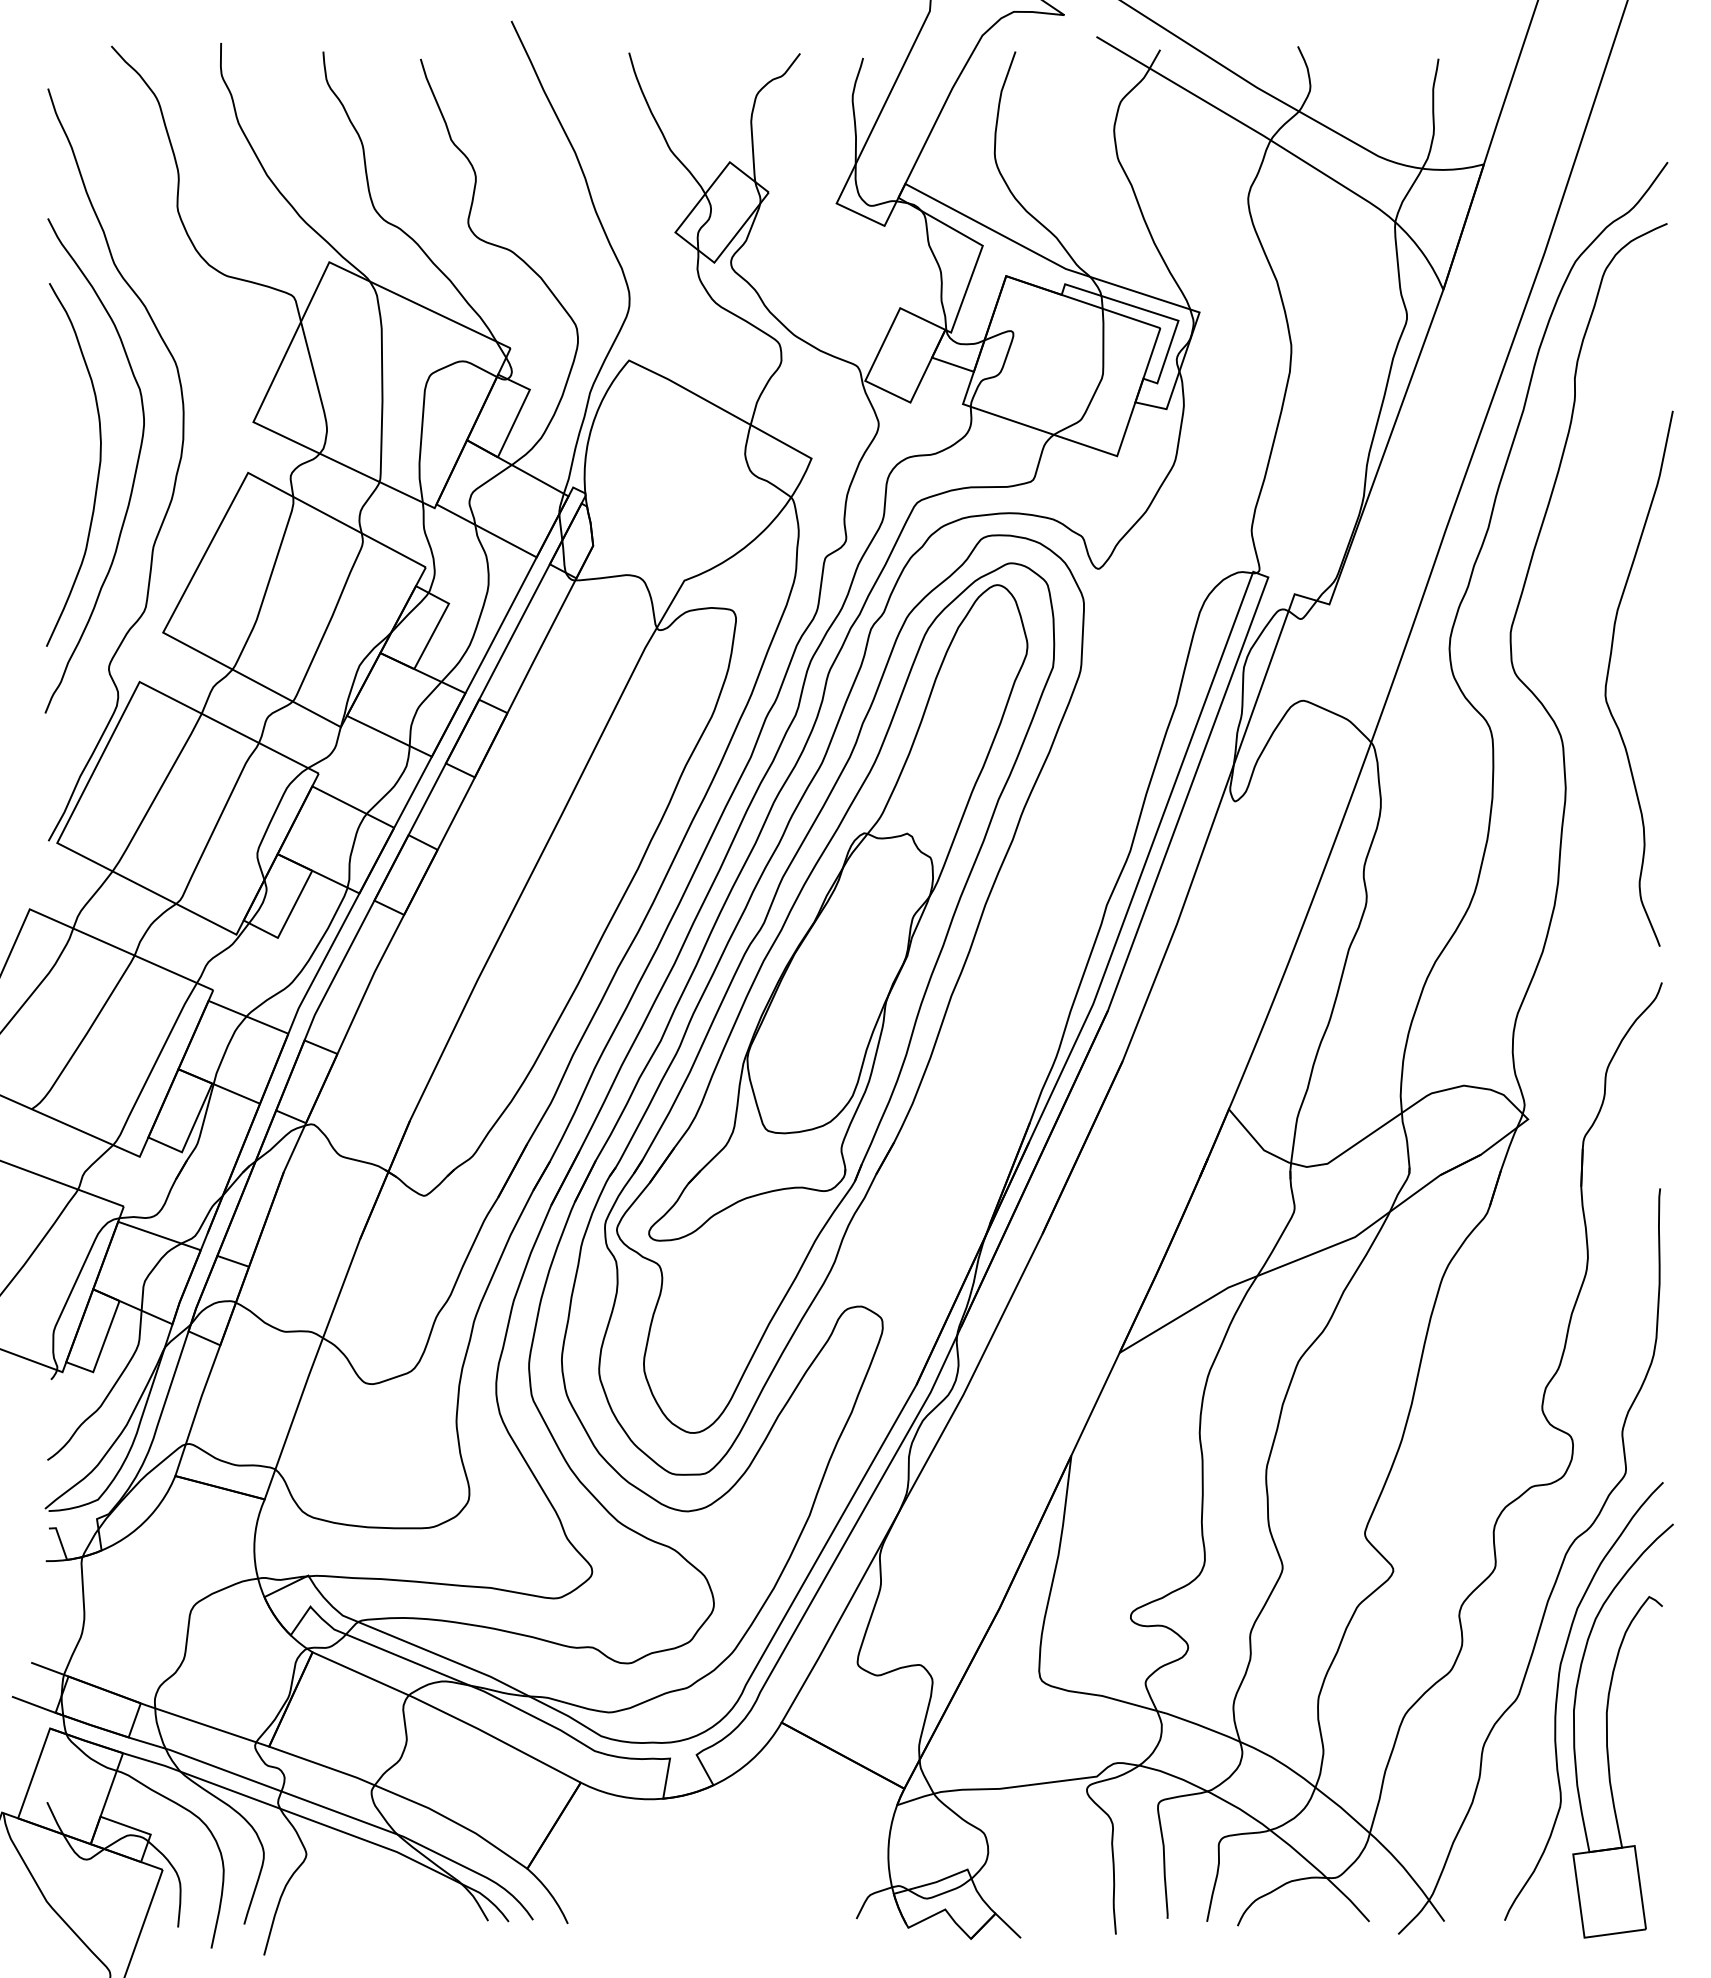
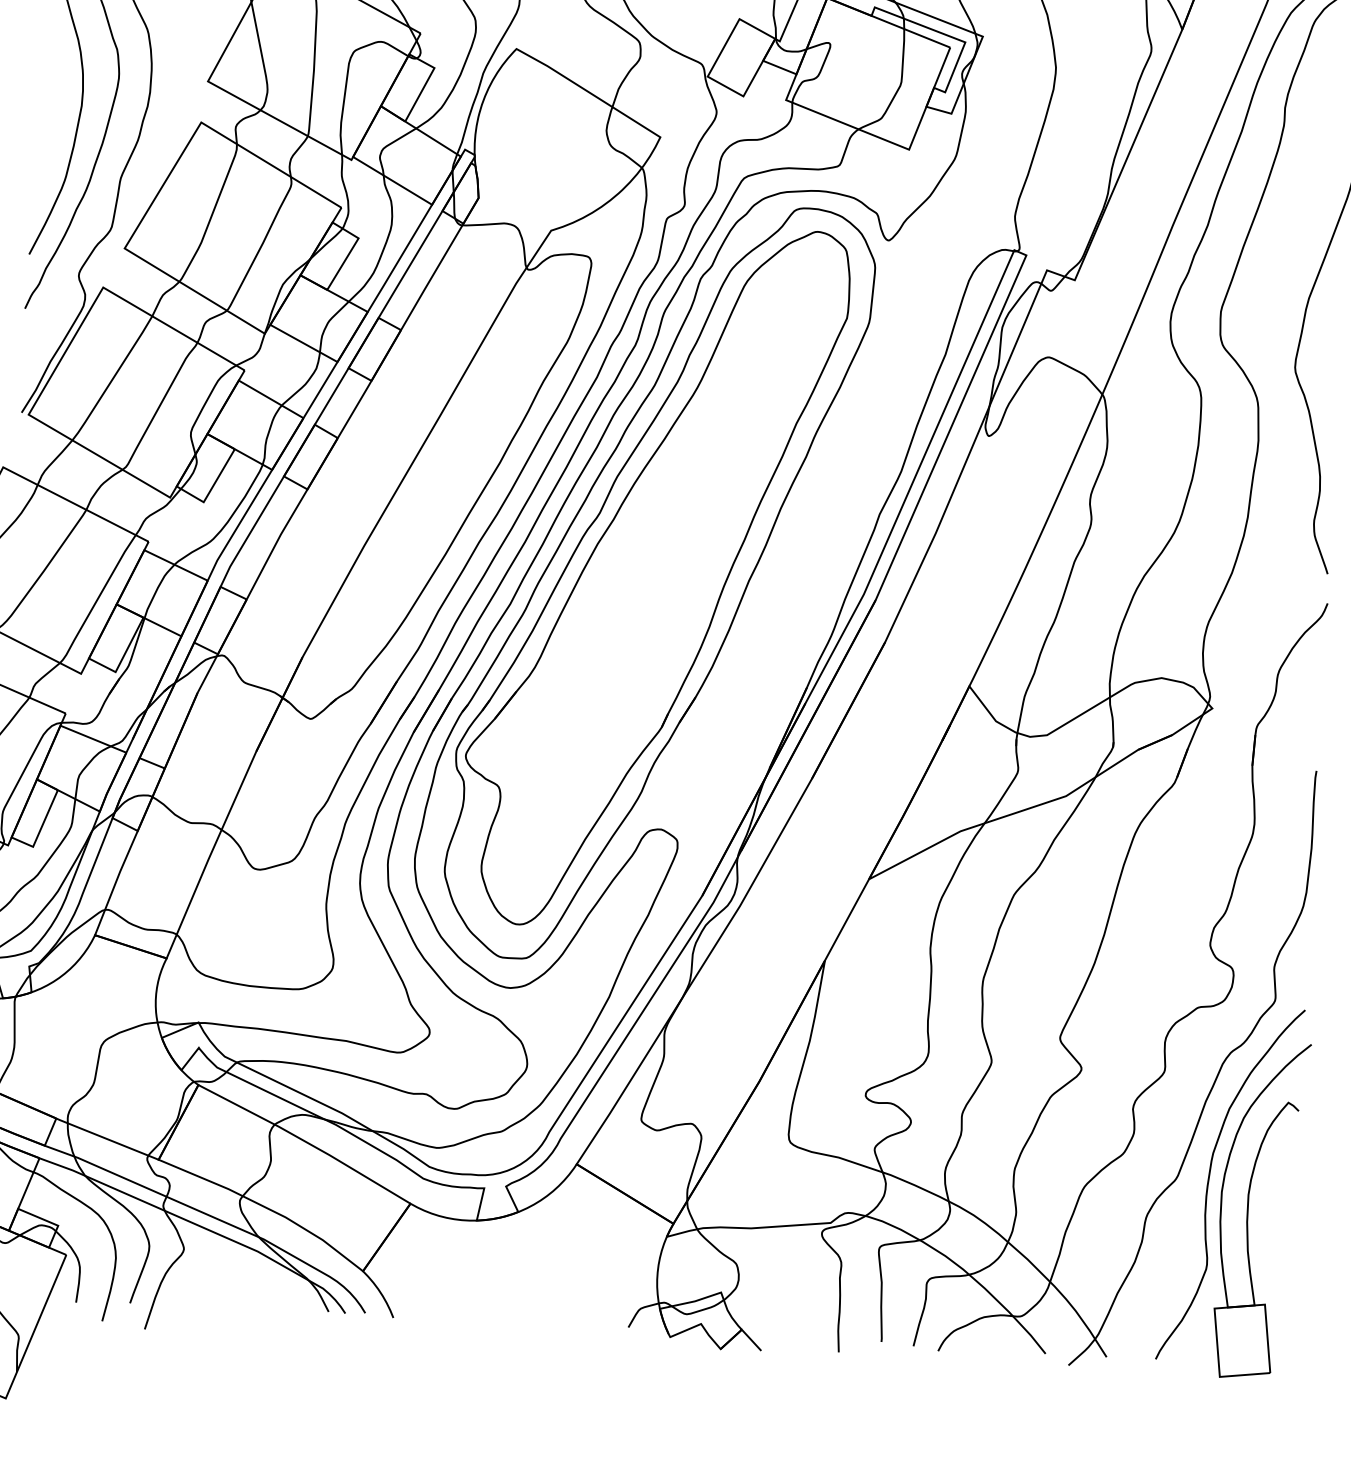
part: (838, 912) -> (660, 507), removed

